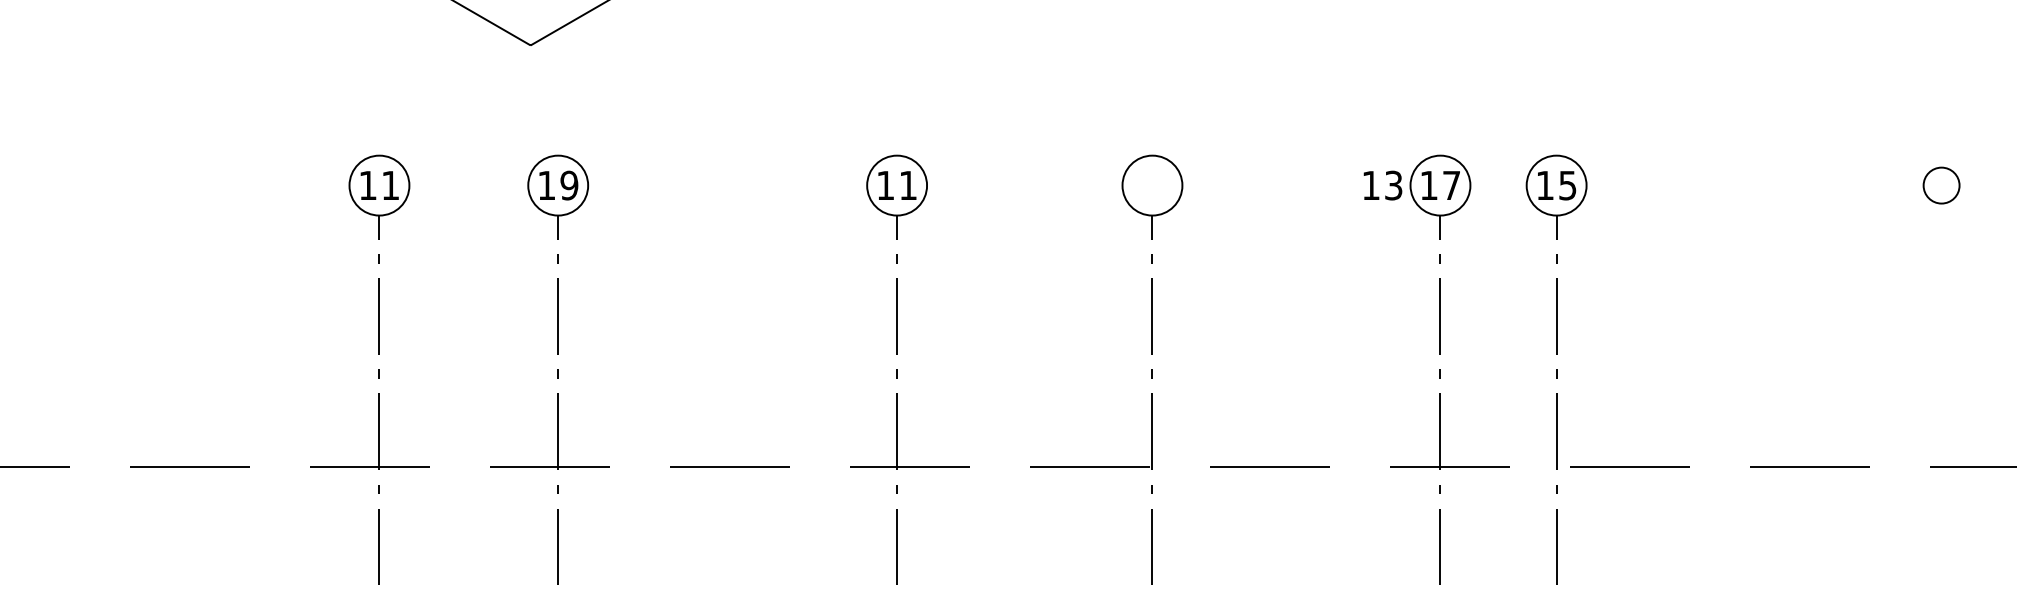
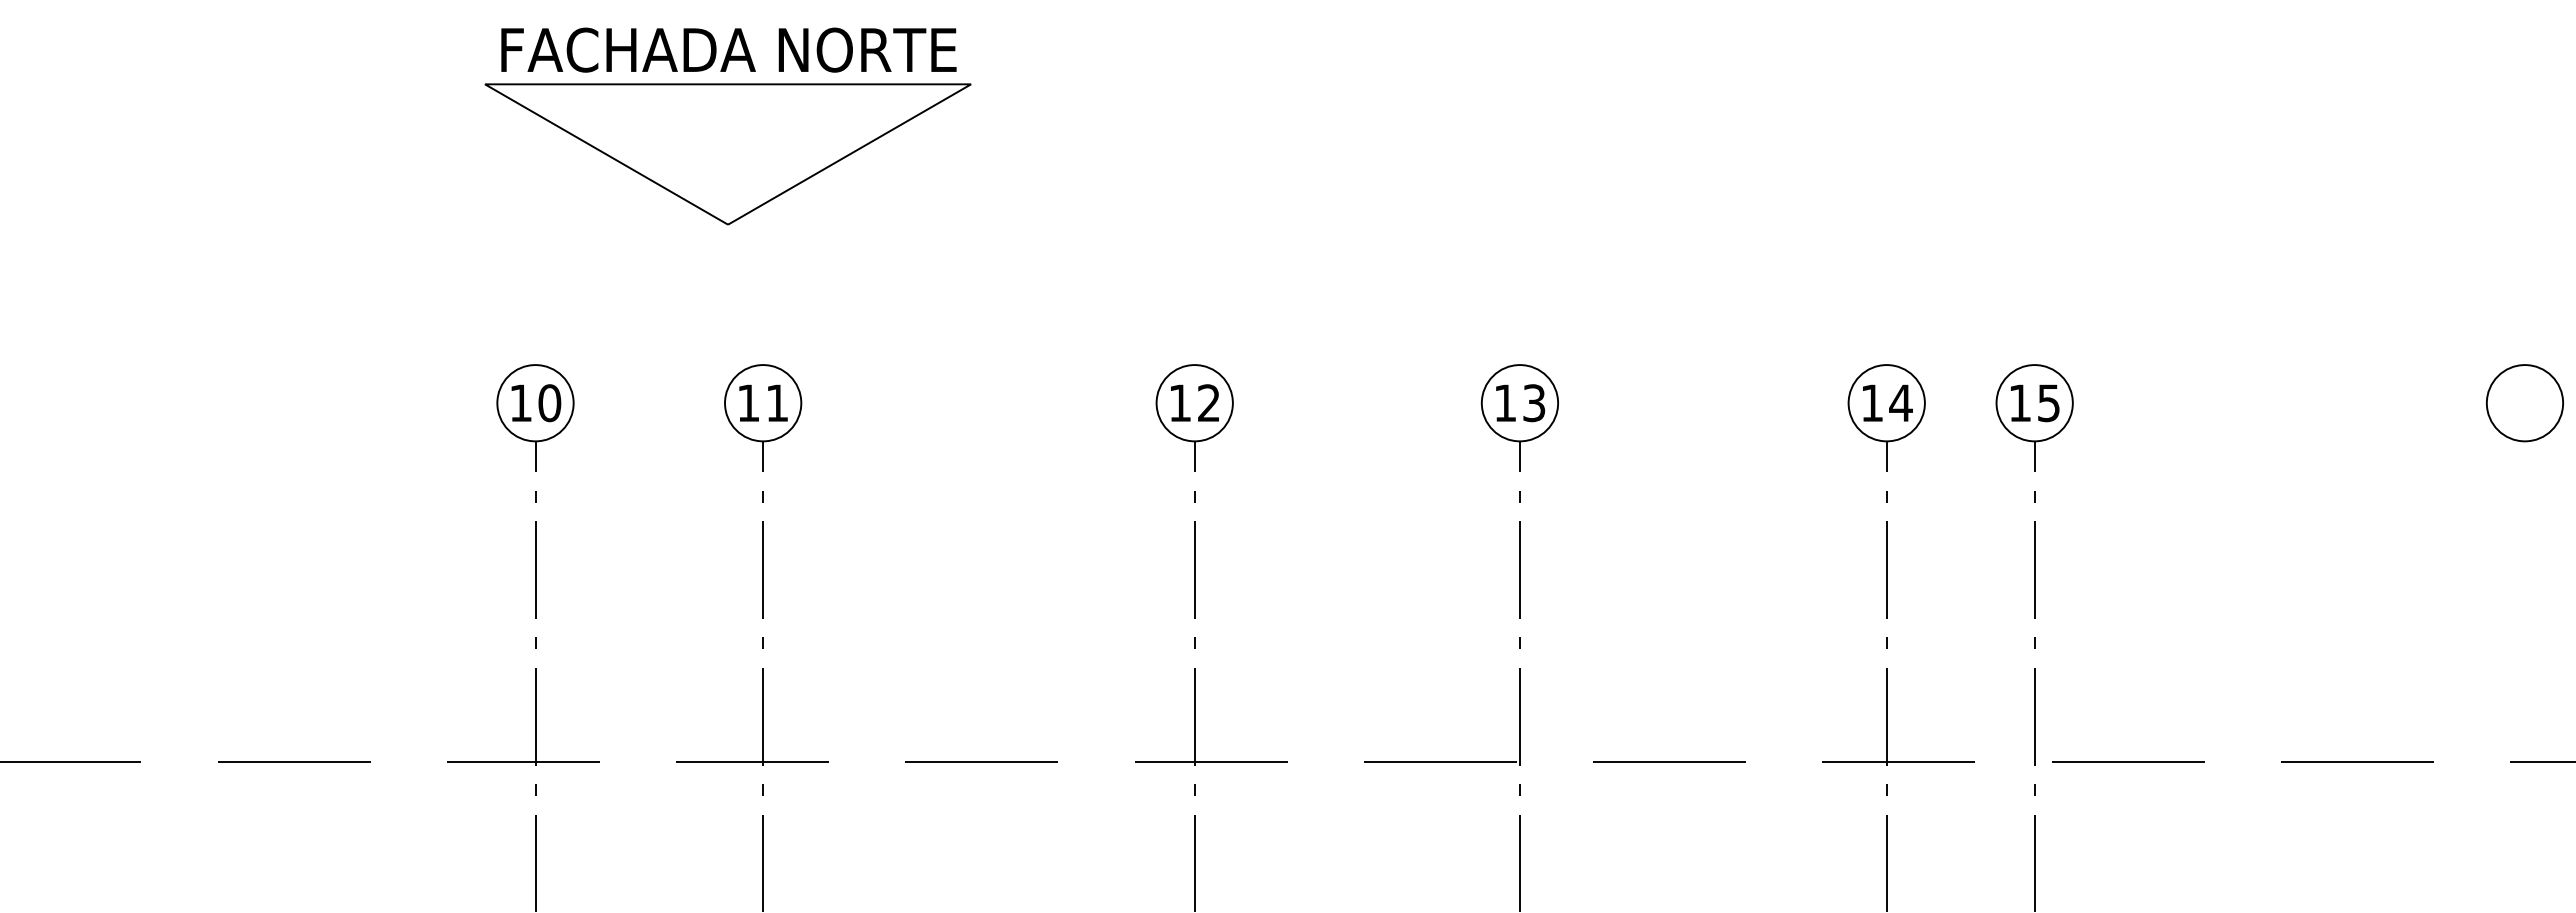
text: (390, 185) -> (549, 403), 11 -> 10
text: (569, 185) -> (777, 403), 19 -> 11
text: (907, 185) -> (1208, 402), 11 -> 12
text: (1382, 185) -> (1520, 403), moved
text: (1451, 185) -> (1900, 402), 17 -> 14
circle: (1941, 185) -> (2524, 403), size x1.67

